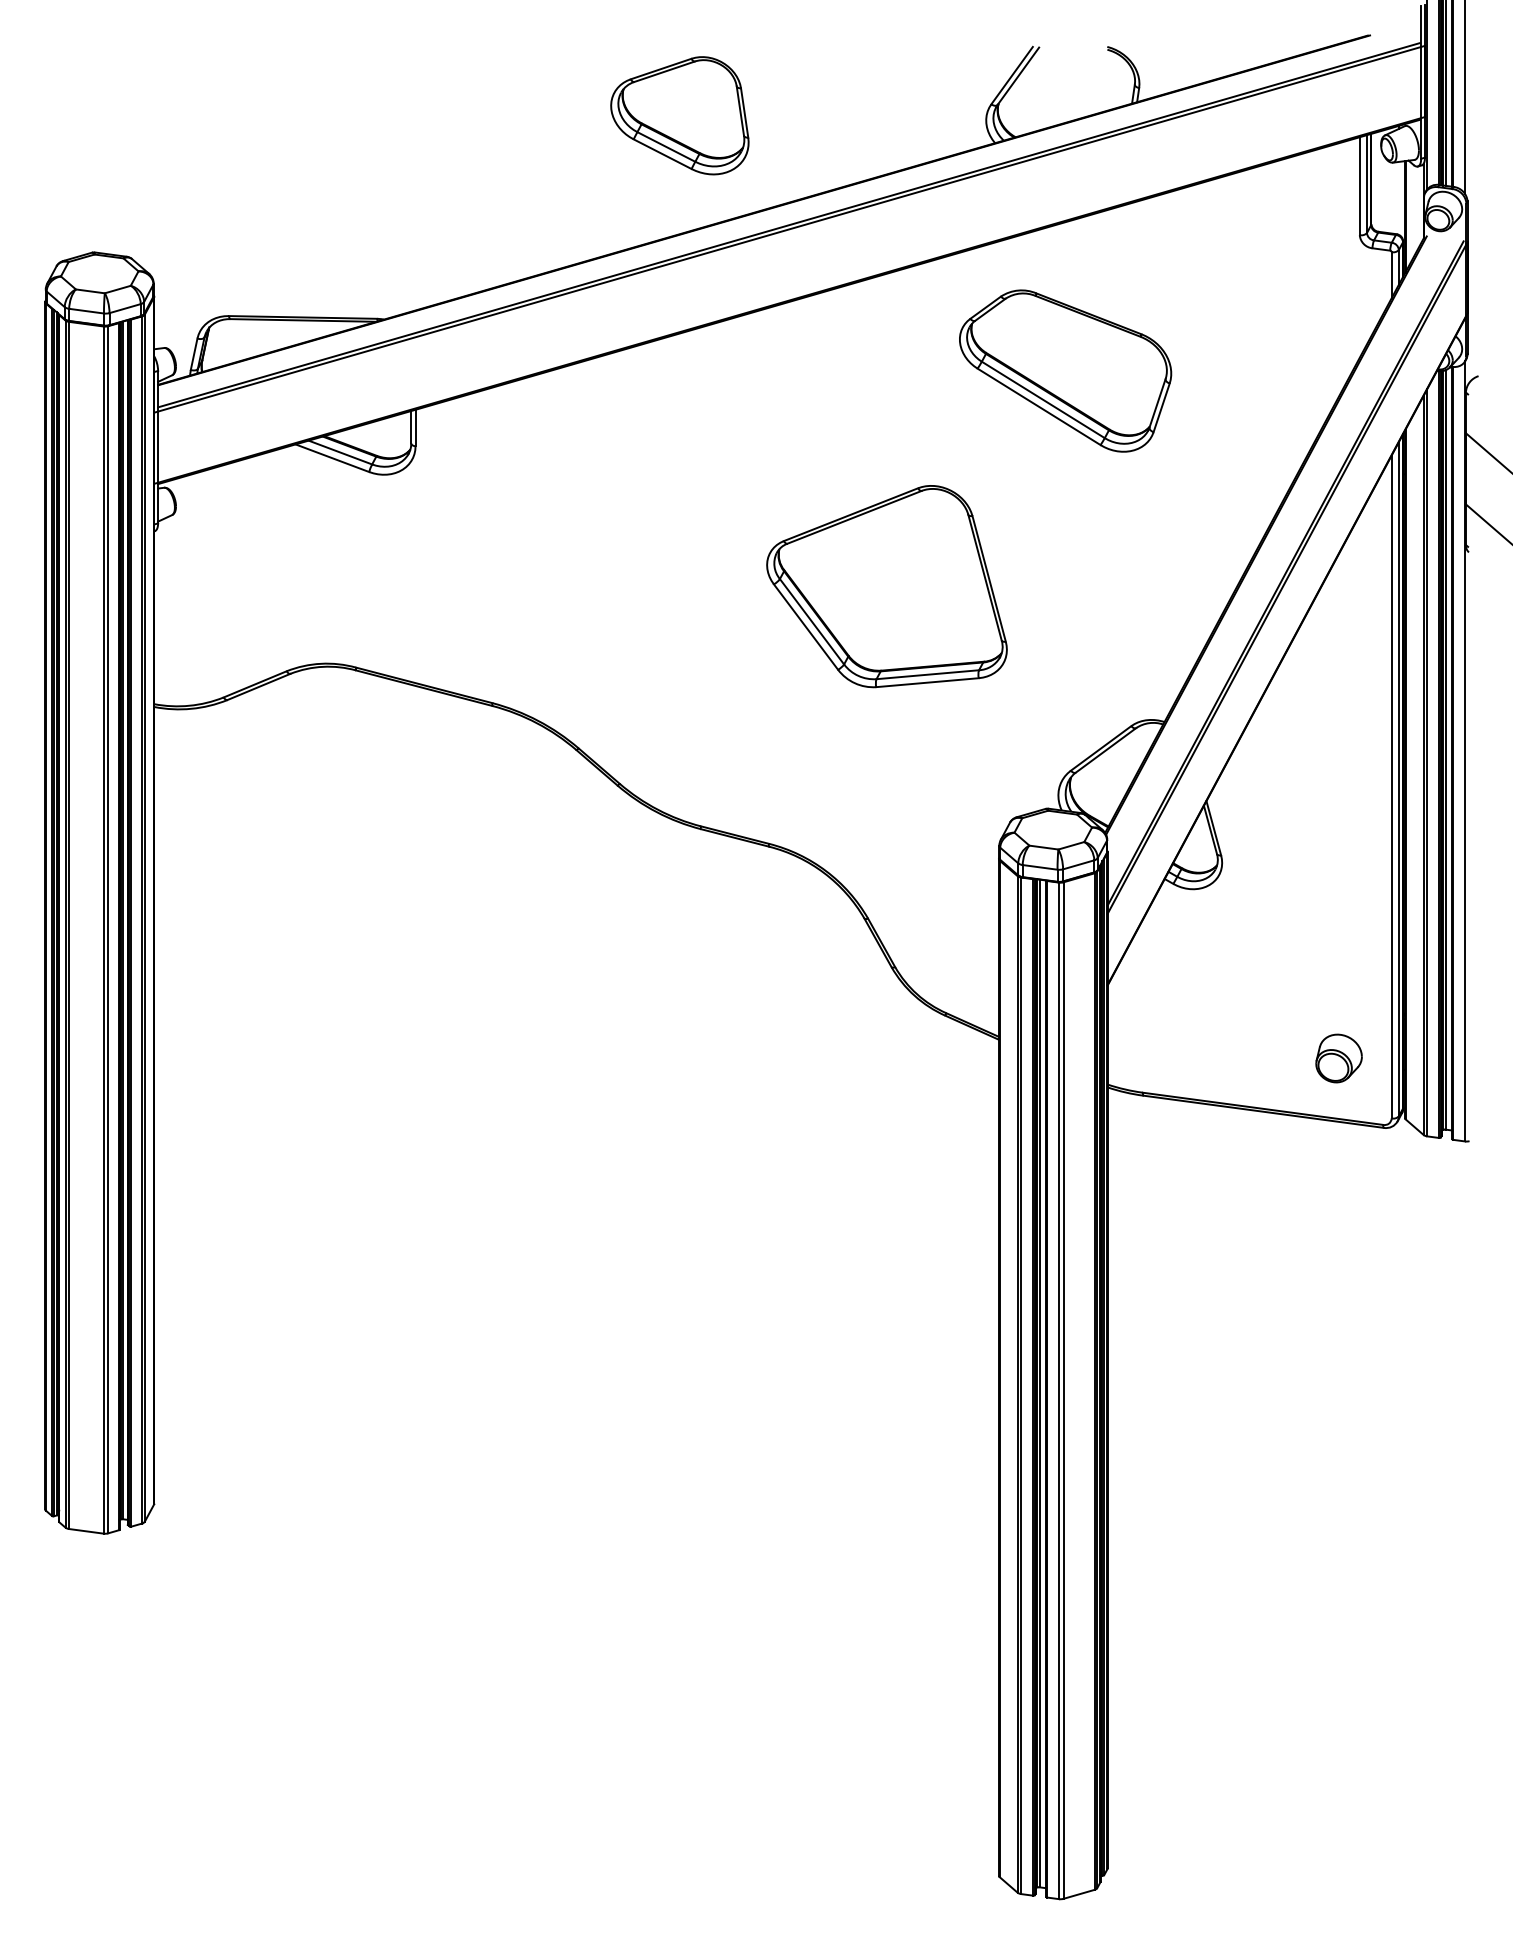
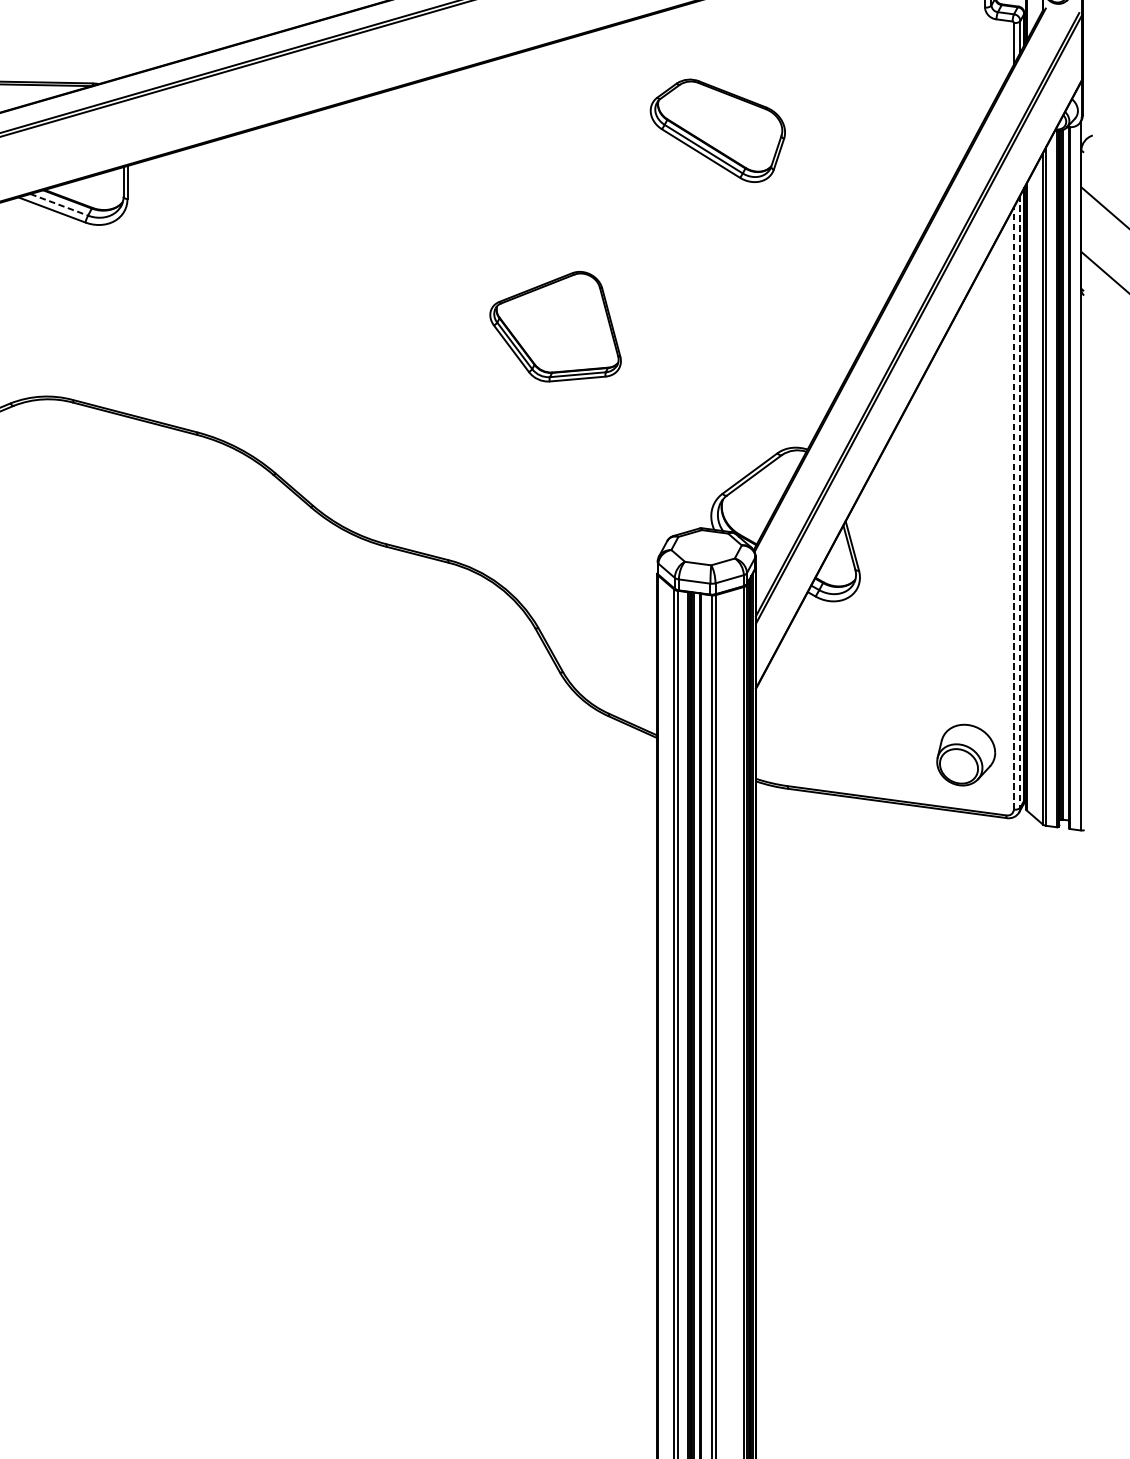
part: (1065, 370) -> (717, 130), size x0.7
line: (340, 452) -> (59, 204), solid -> dashed
part: (886, 586) -> (555, 326), size x0.6
line: (1398, 779) -> (1020, 501), solid -> dashed
line: (1391, 786) -> (1013, 508), solid -> dashed
part: (1338, 1058) -> (965, 755), size x1.4

